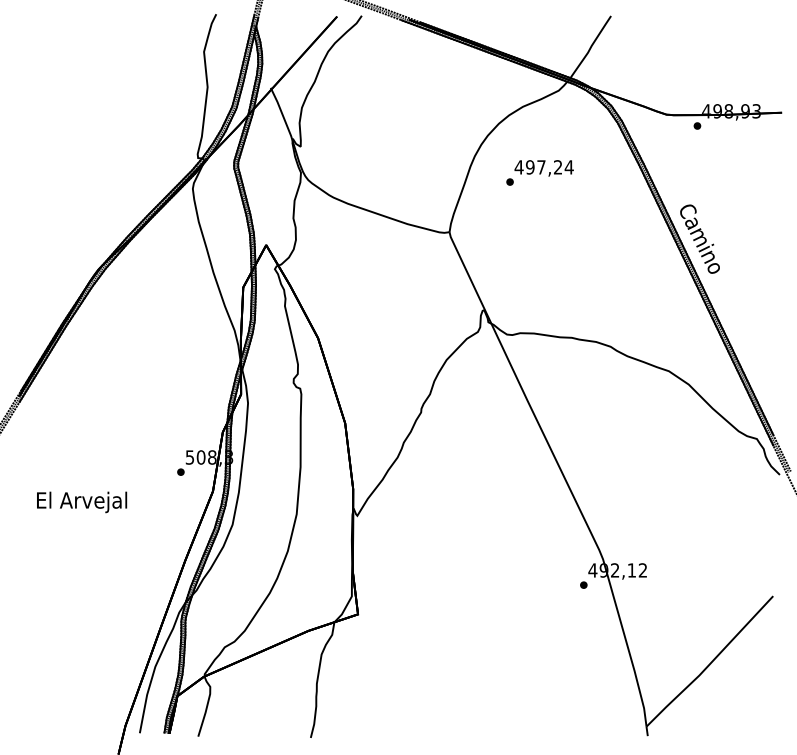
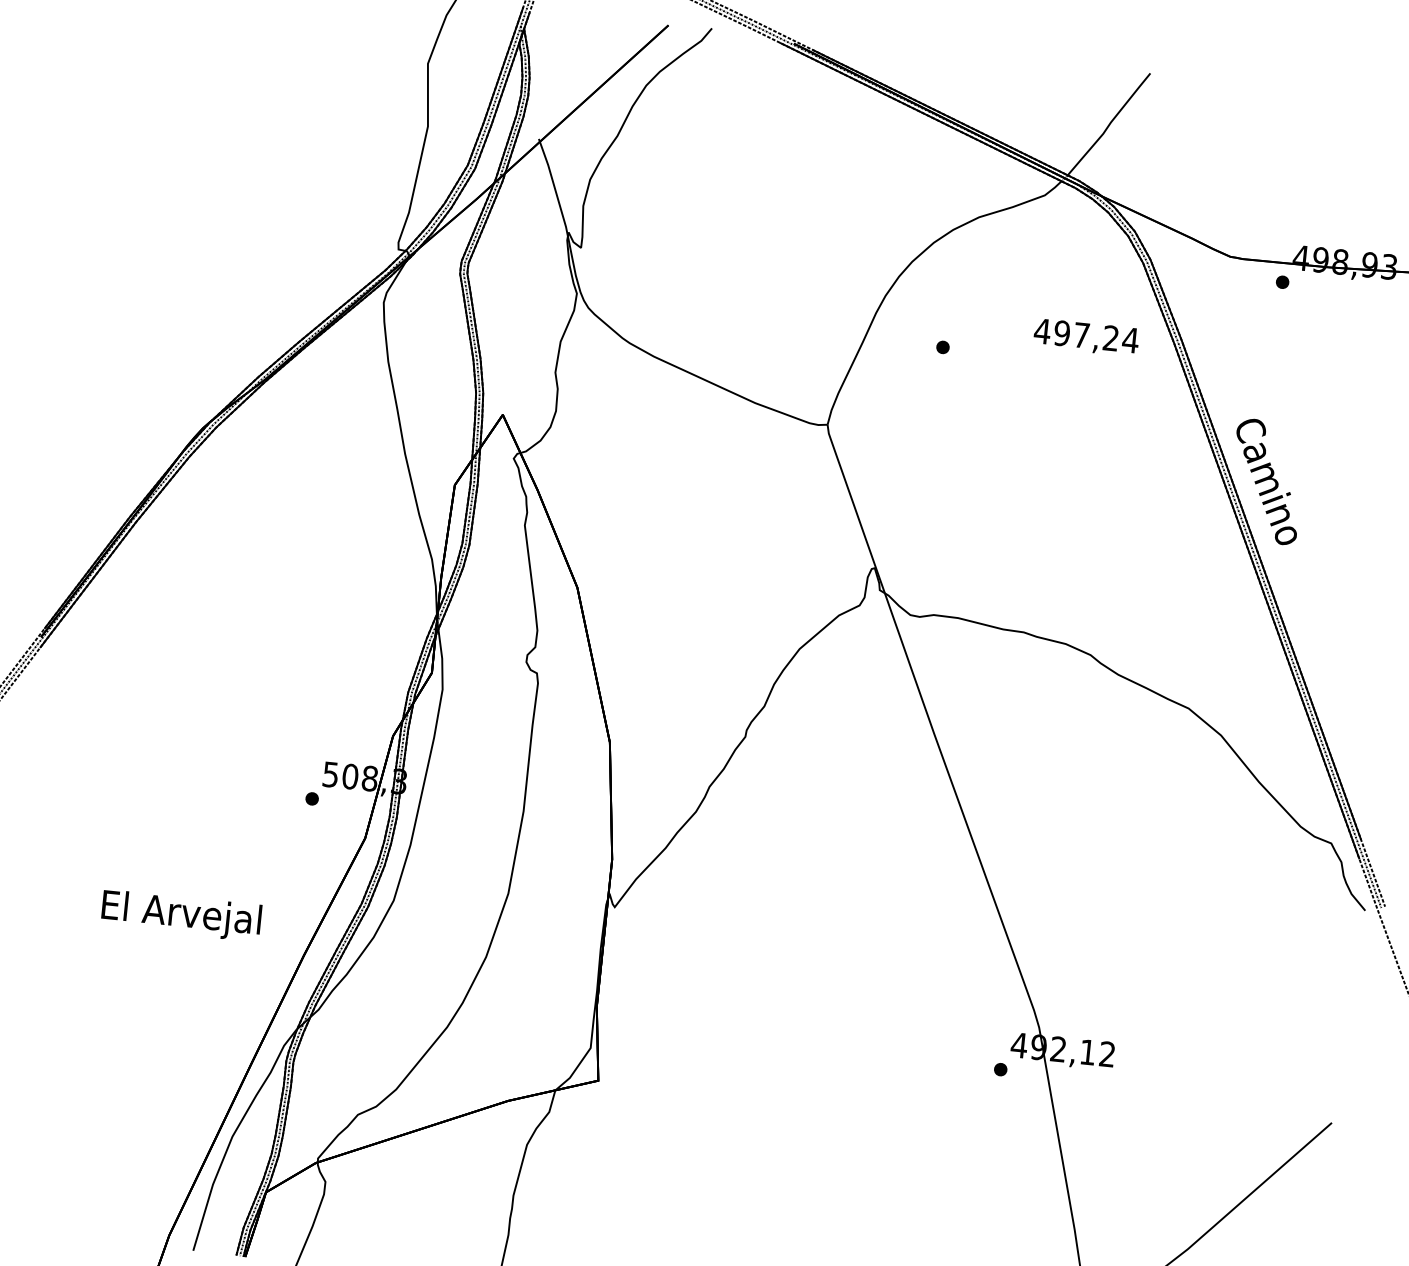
text: (543, 168) -> (1085, 337), moved
text: (82, 502) -> (182, 916), moved

